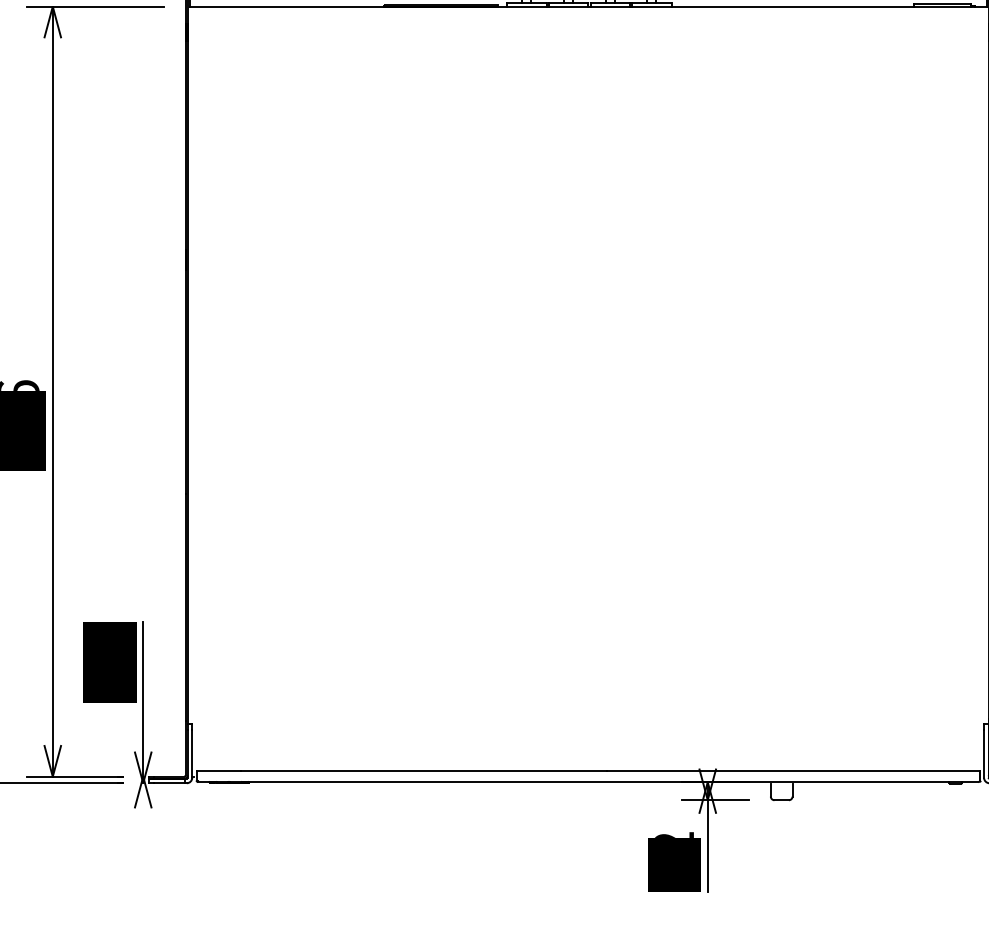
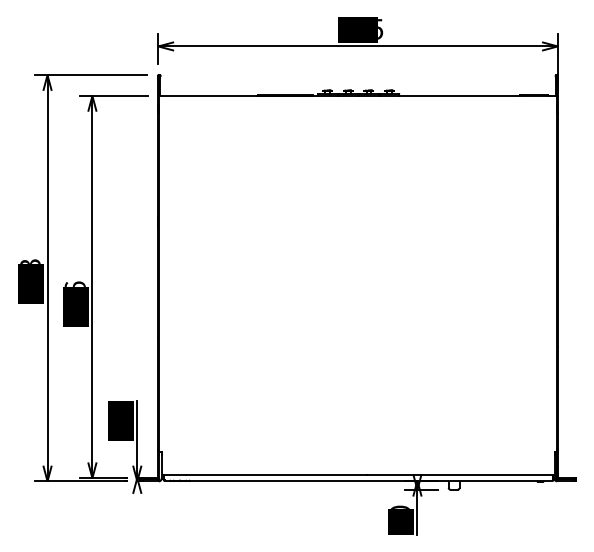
text: (673, 833) -> (400, 506), 12 -> 10

